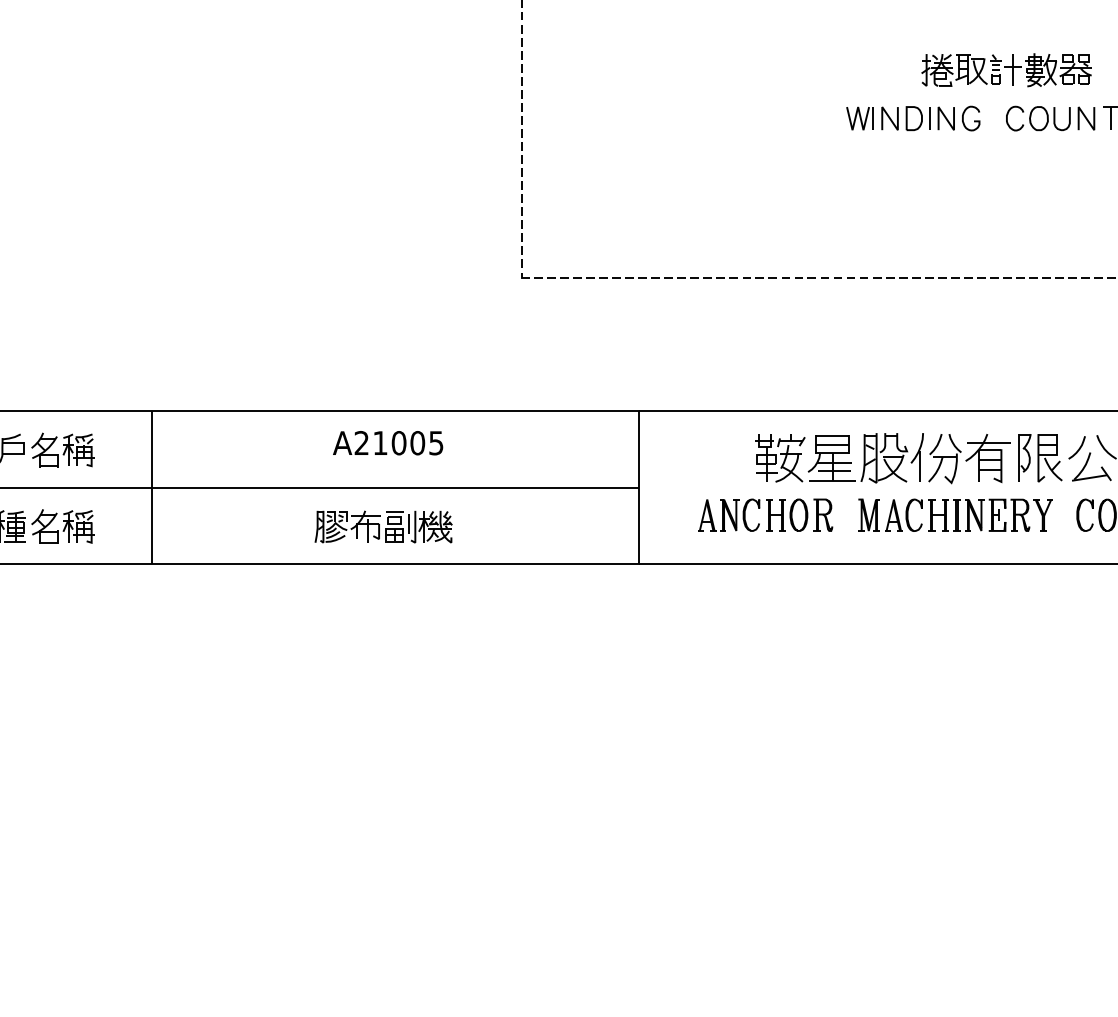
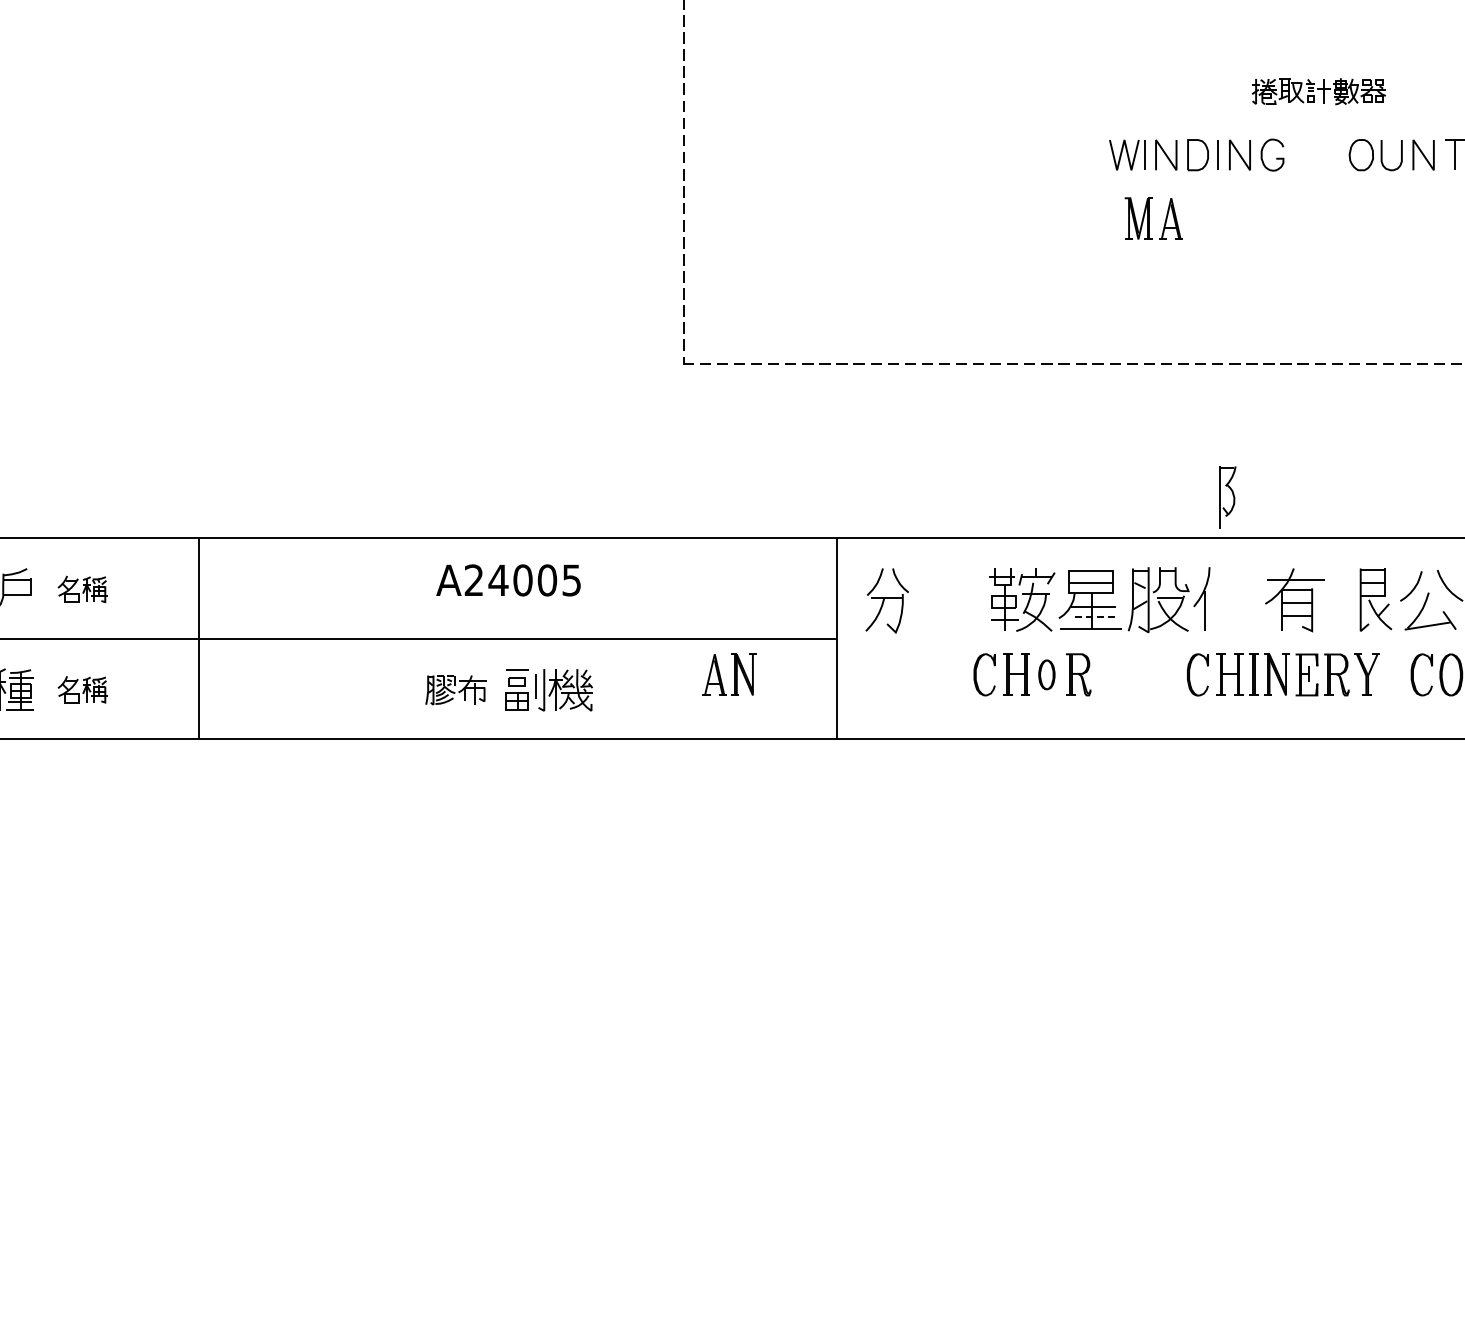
part: (1006, 70) -> (1318, 91), size x0.6
curve: (1007, 118) -> (1320, 154), removed
text: (380, 442) -> (498, 579), A21005 -> A24005
part: (62, 450) -> (82, 589), size x0.6
part: (1024, 457) -> (1227, 497), moved
part: (944, 458) -> (886, 600), moved
line: (833, 470) -> (1092, 616), solid -> dashed
part: (718, 514) -> (729, 674), moved
part: (798, 514) -> (1046, 674), size x0.7
part: (880, 514) -> (1153, 218), moved
part: (62, 526) -> (82, 689), size x0.6
part: (347, 527) -> (455, 690), size x0.7

